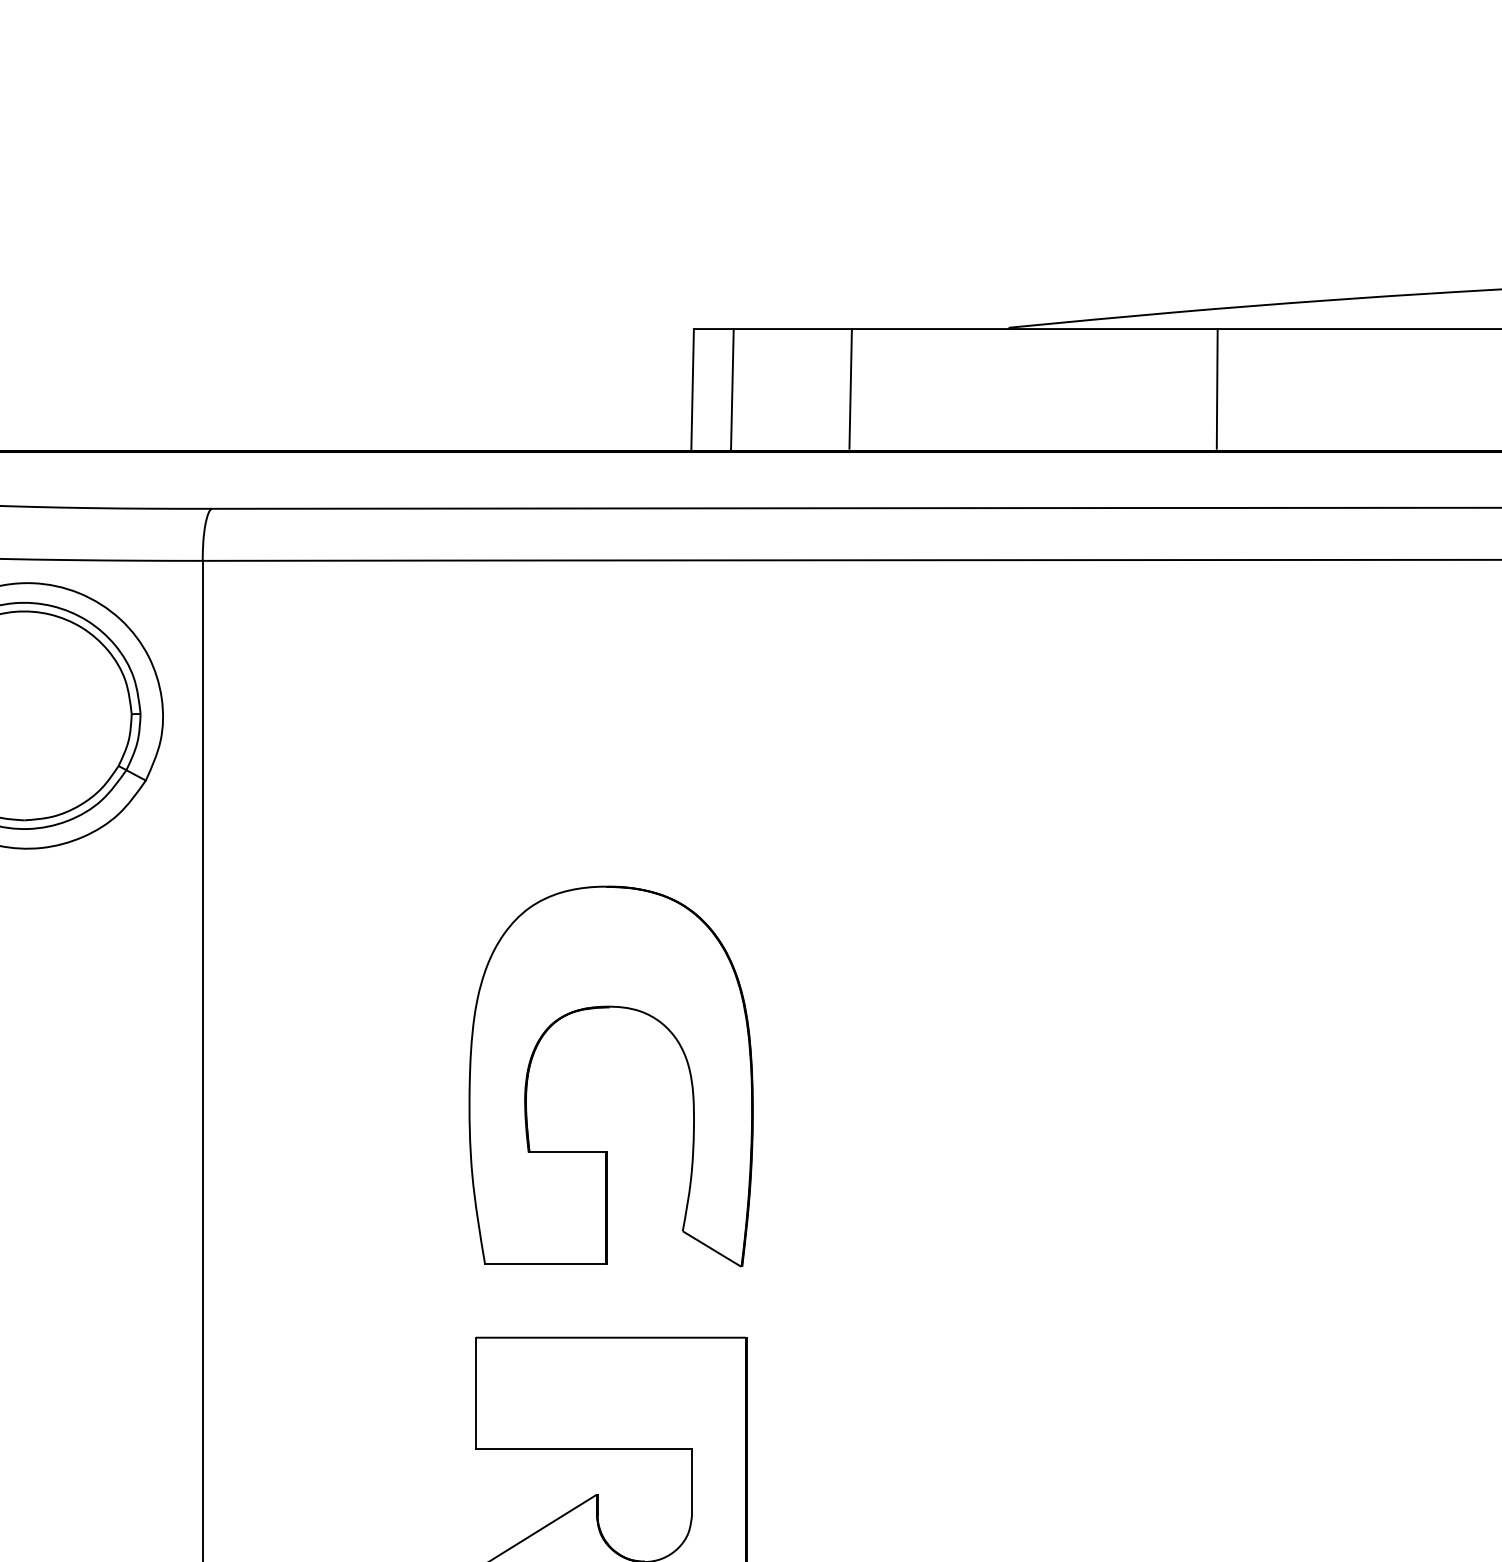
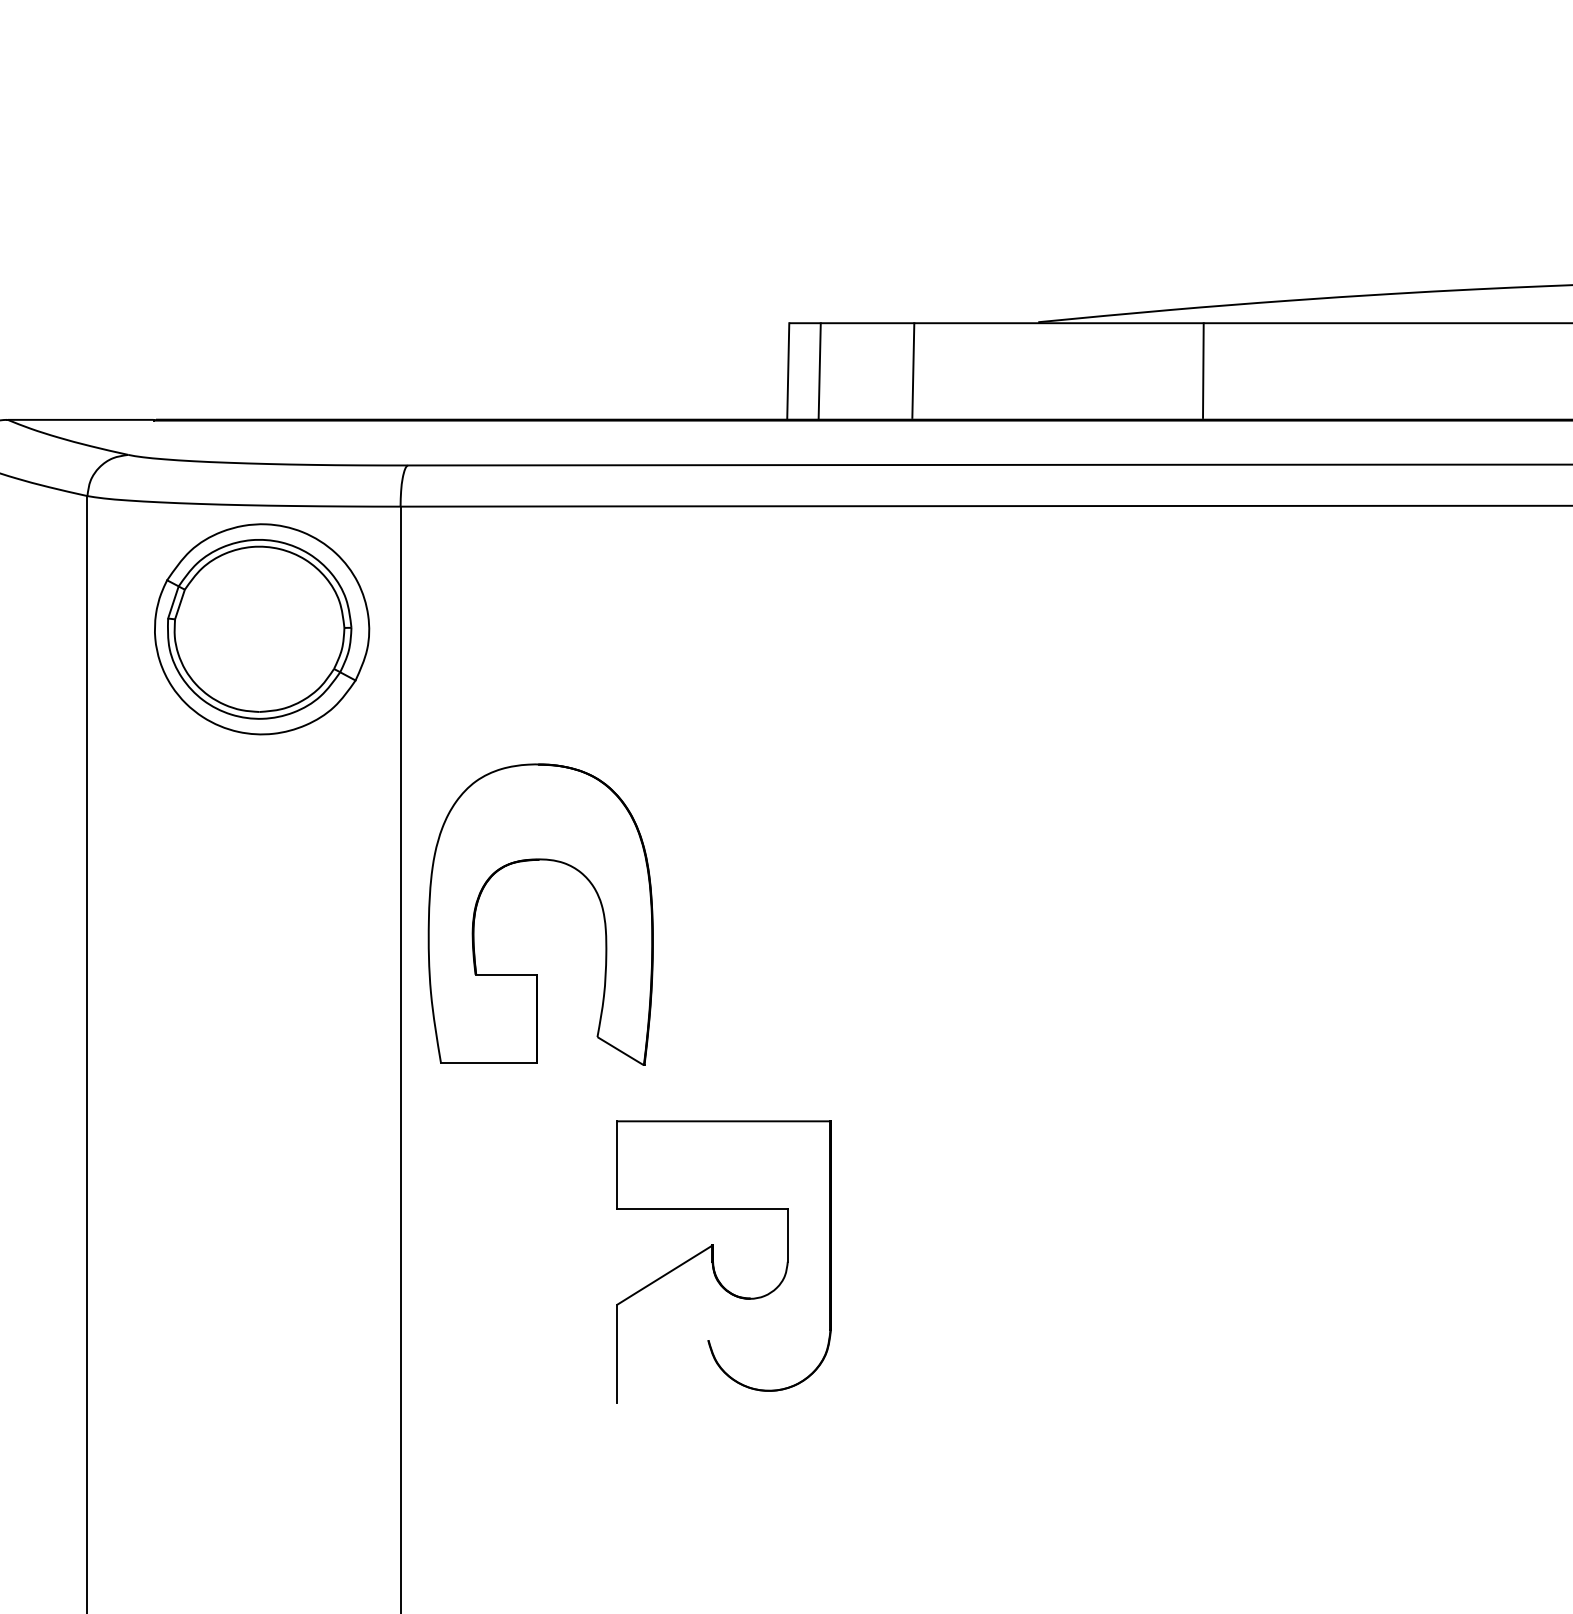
part: (599, 1009) -> (531, 861), moved

